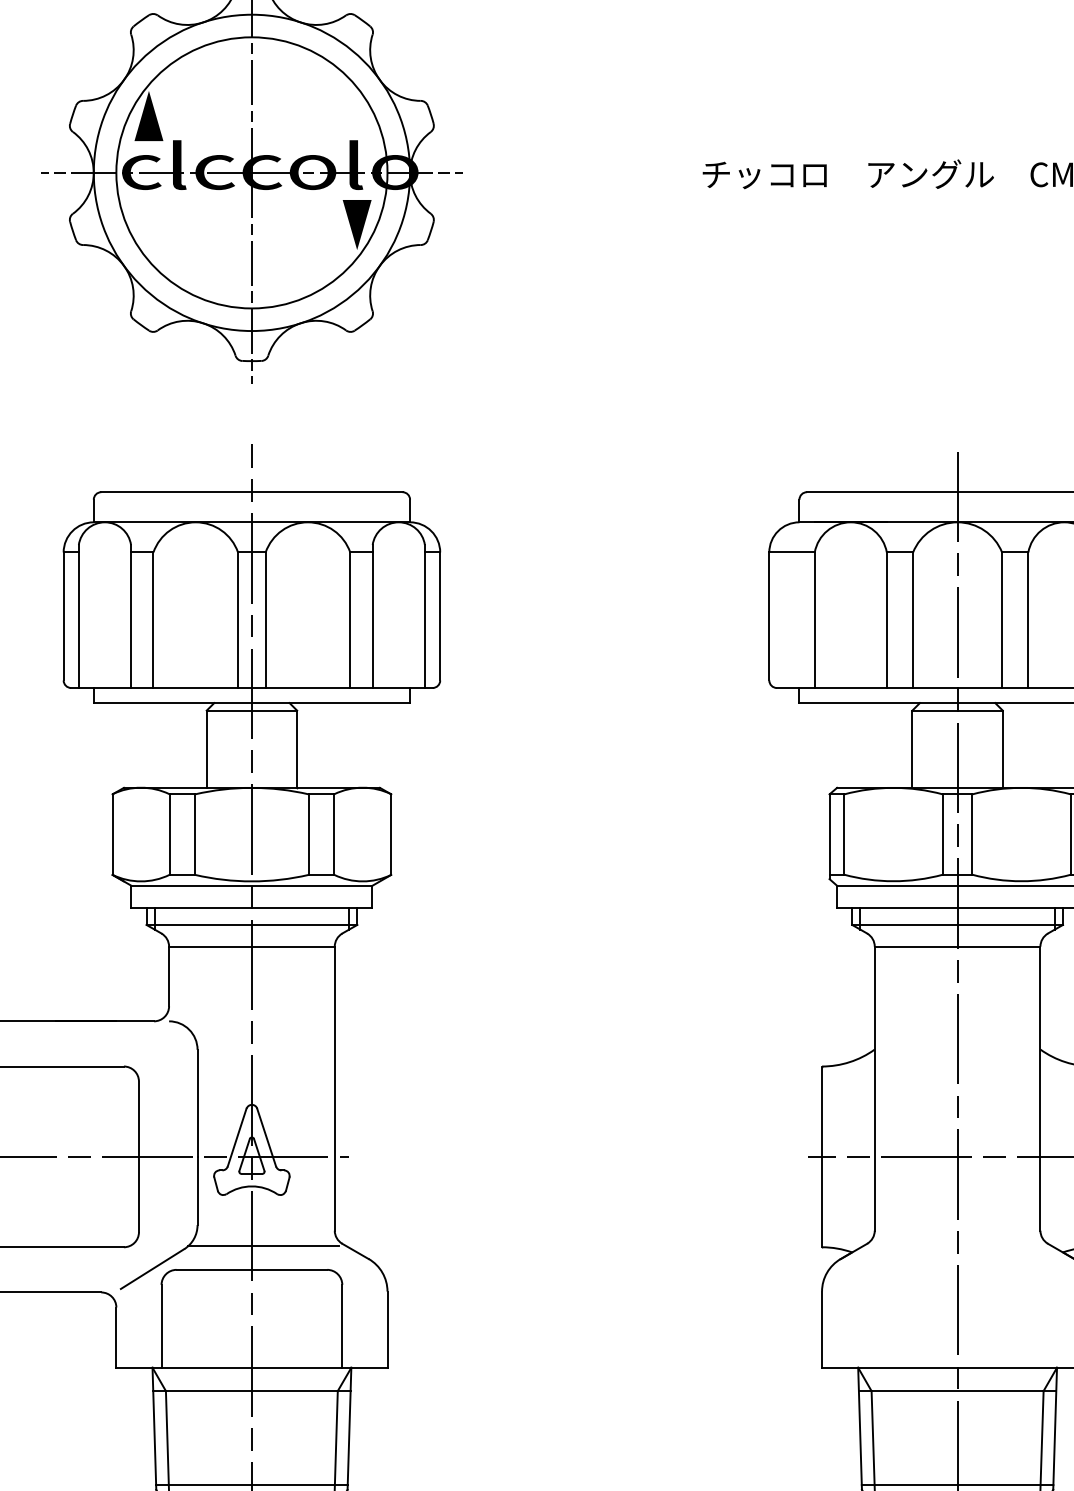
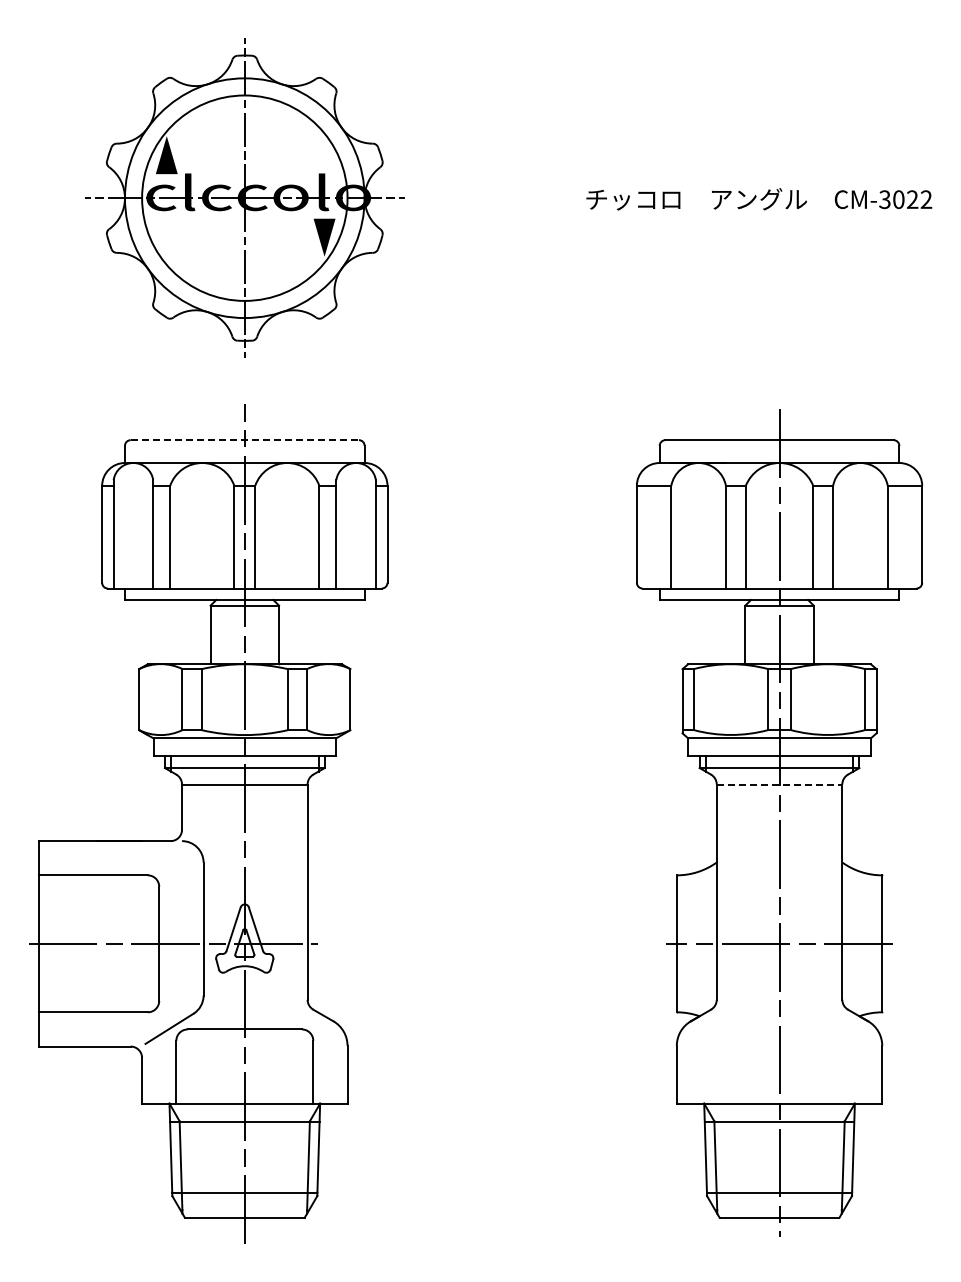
line: (252, 492) -> (245, 440), solid -> dashed
line: (957, 946) -> (779, 784), solid -> dashed
line: (263, 1246) -> (253, 1011), removed

